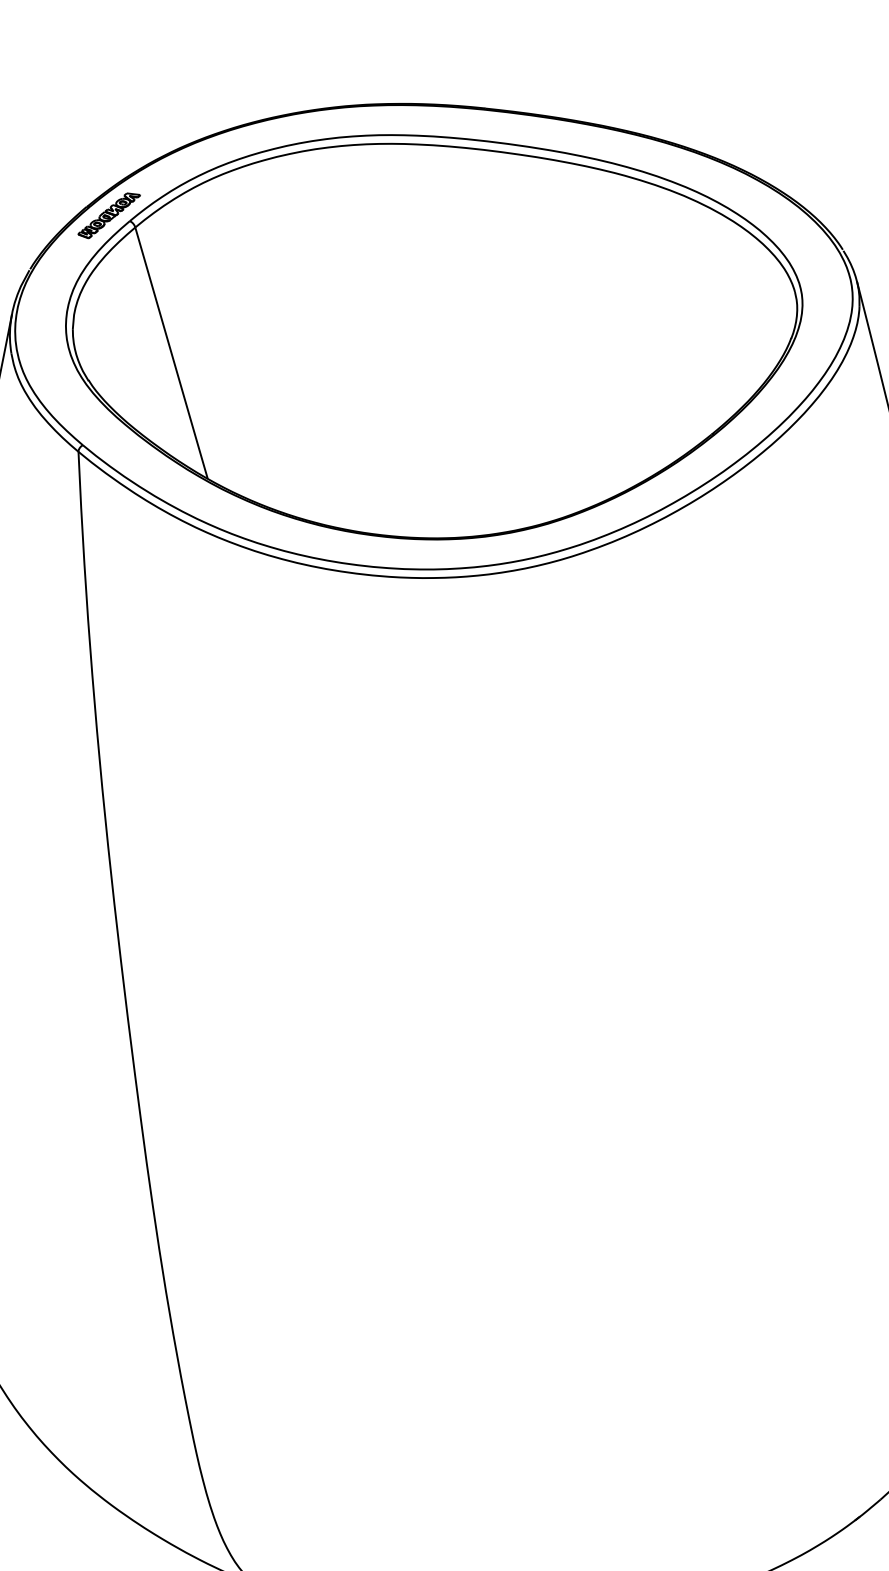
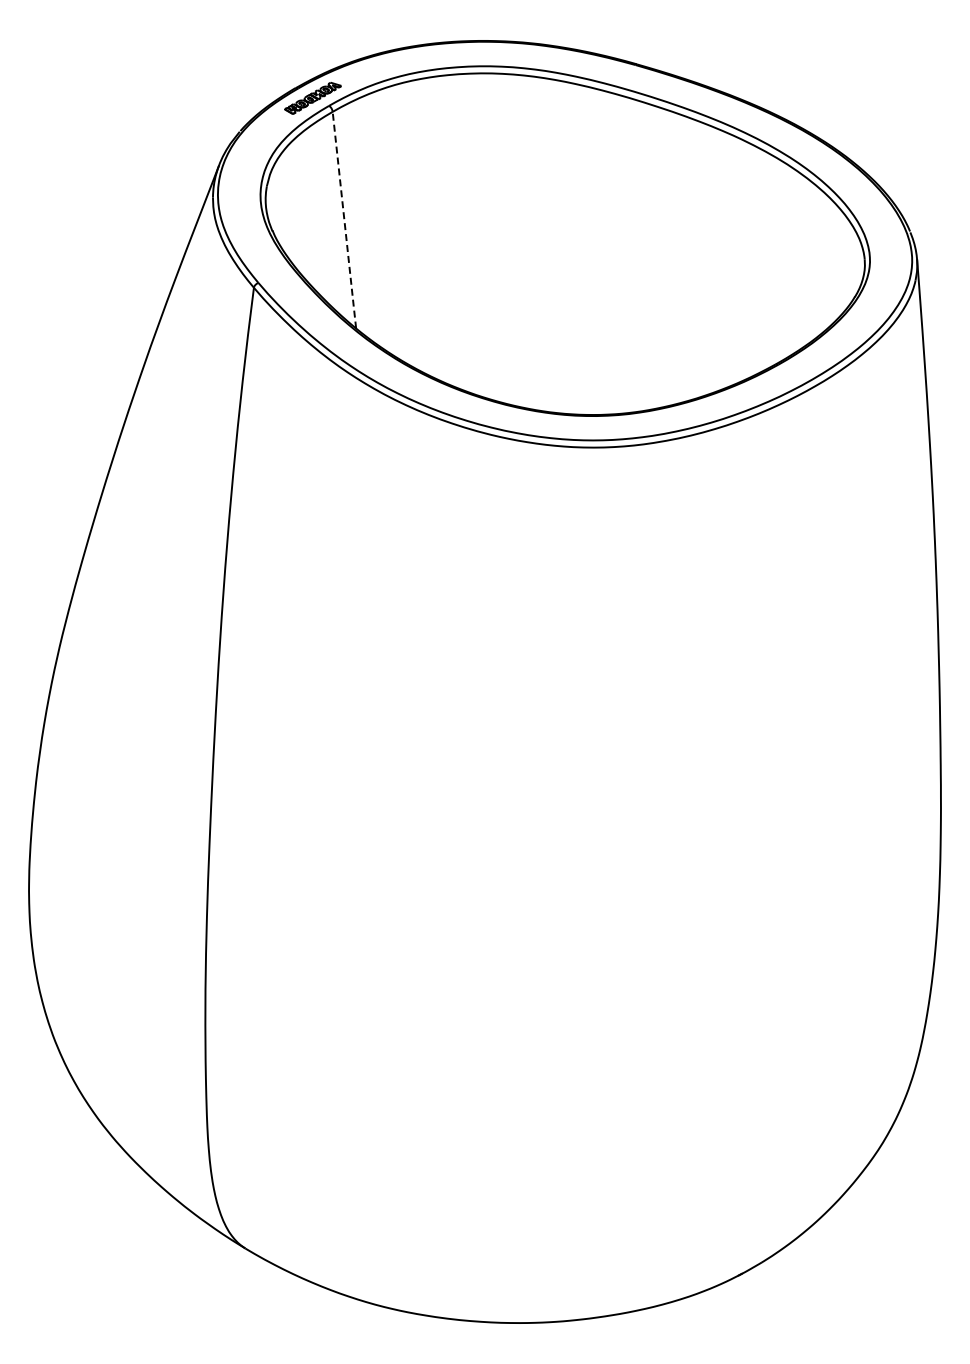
line: (171, 354) -> (344, 221), solid -> dashed

